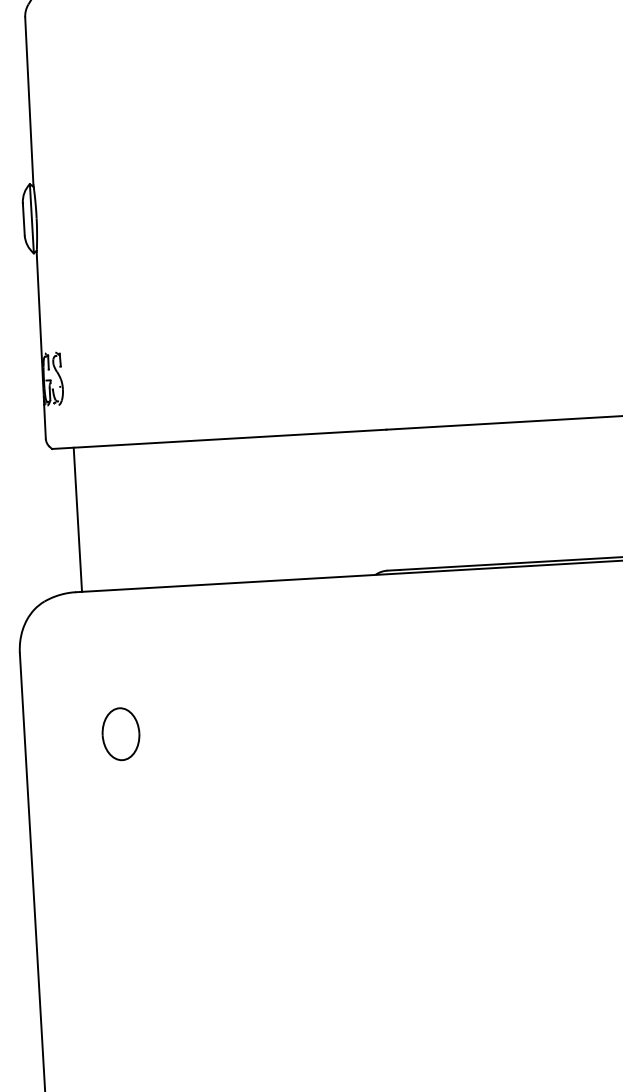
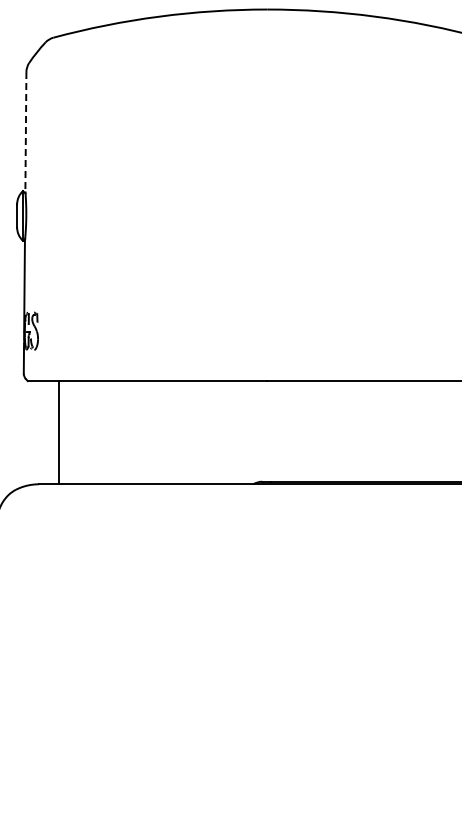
line: (28, 100) -> (25, 131), solid -> dashed
line: (78, 519) -> (59, 432), moved
part: (121, 734) -> (65, 587), removed

